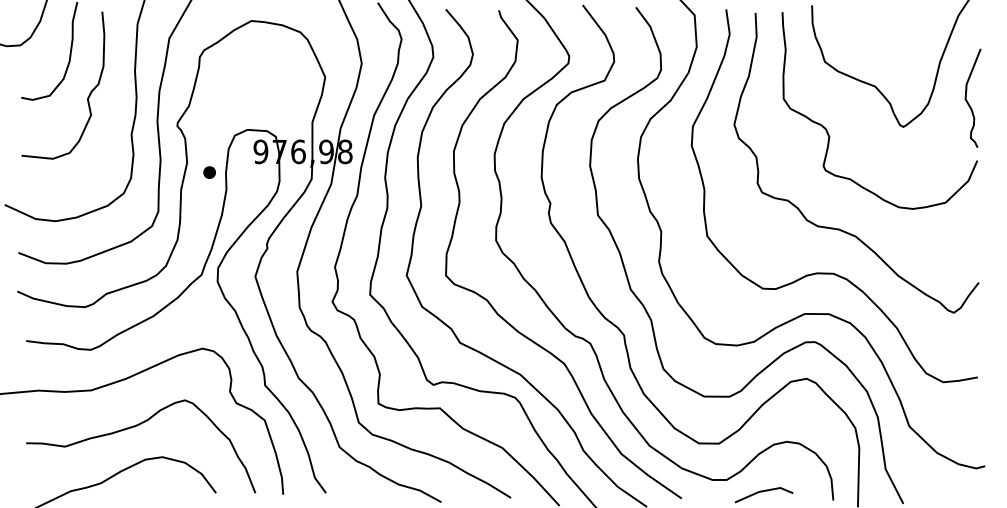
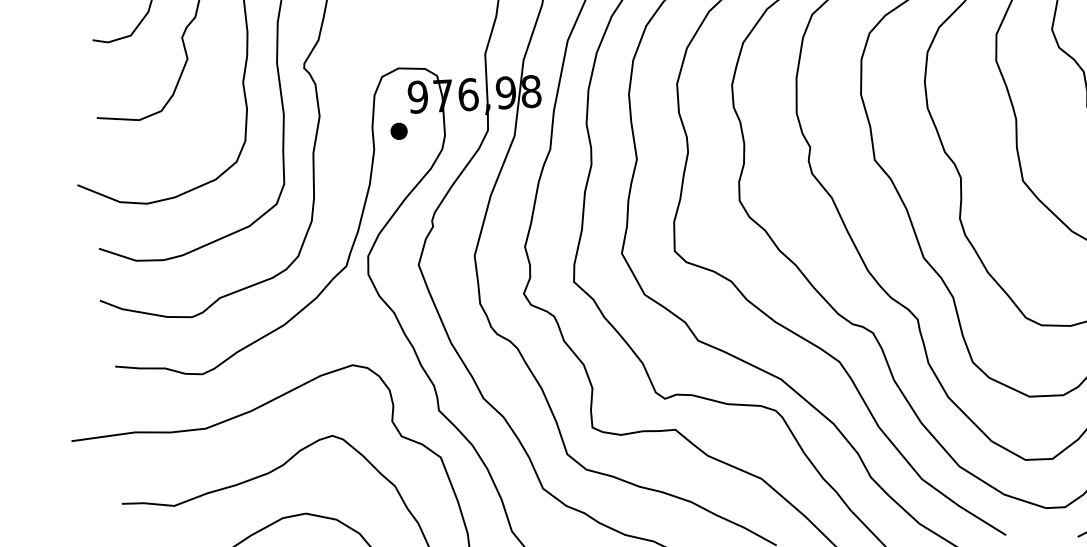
part: (209, 172) -> (398, 131), moved

